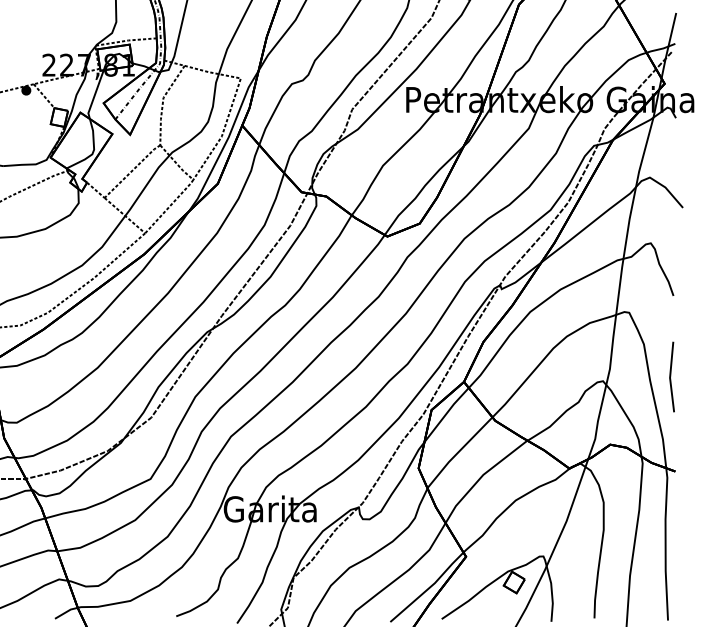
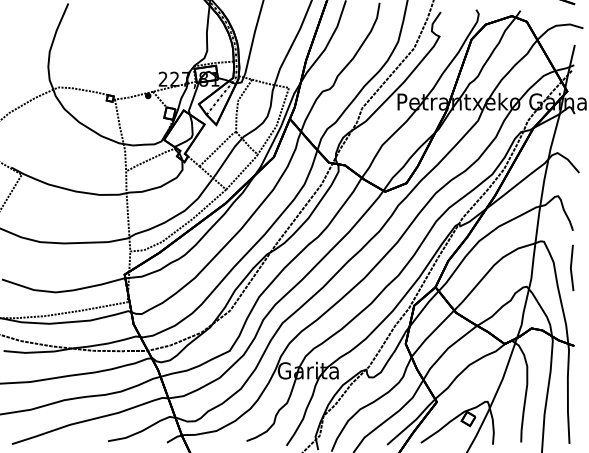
line: (671, 376) -> (571, 267), moved

